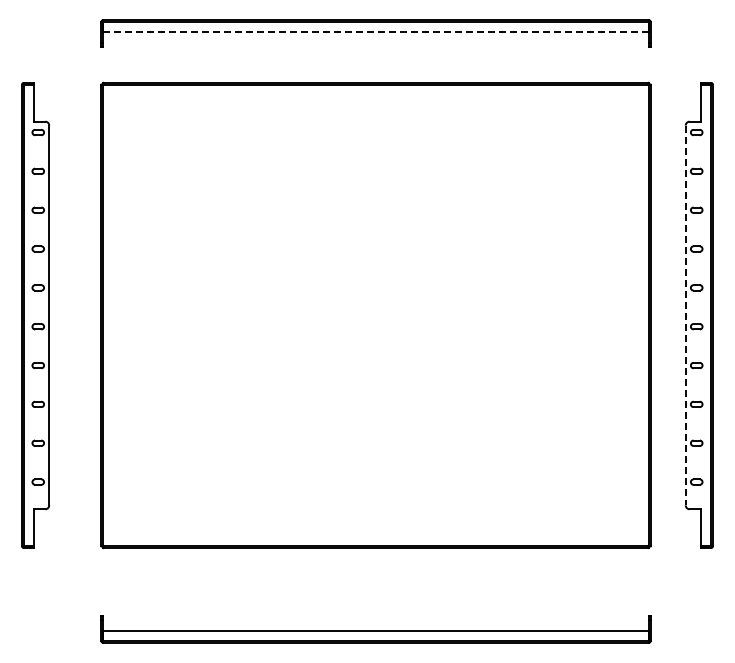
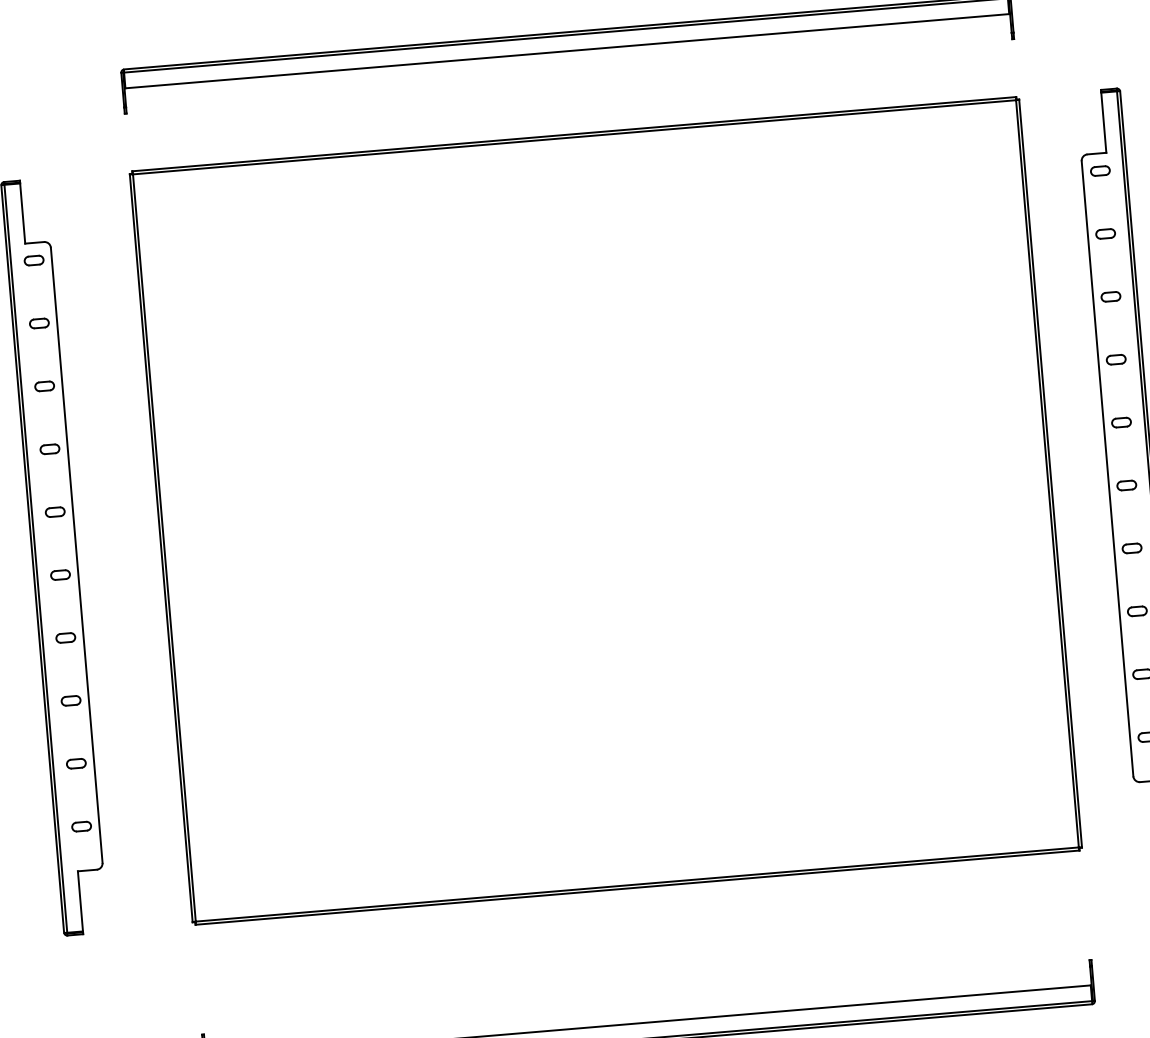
line: (376, 31) -> (568, 50), dashed -> solid
line: (685, 315) -> (1107, 468), dashed -> solid

